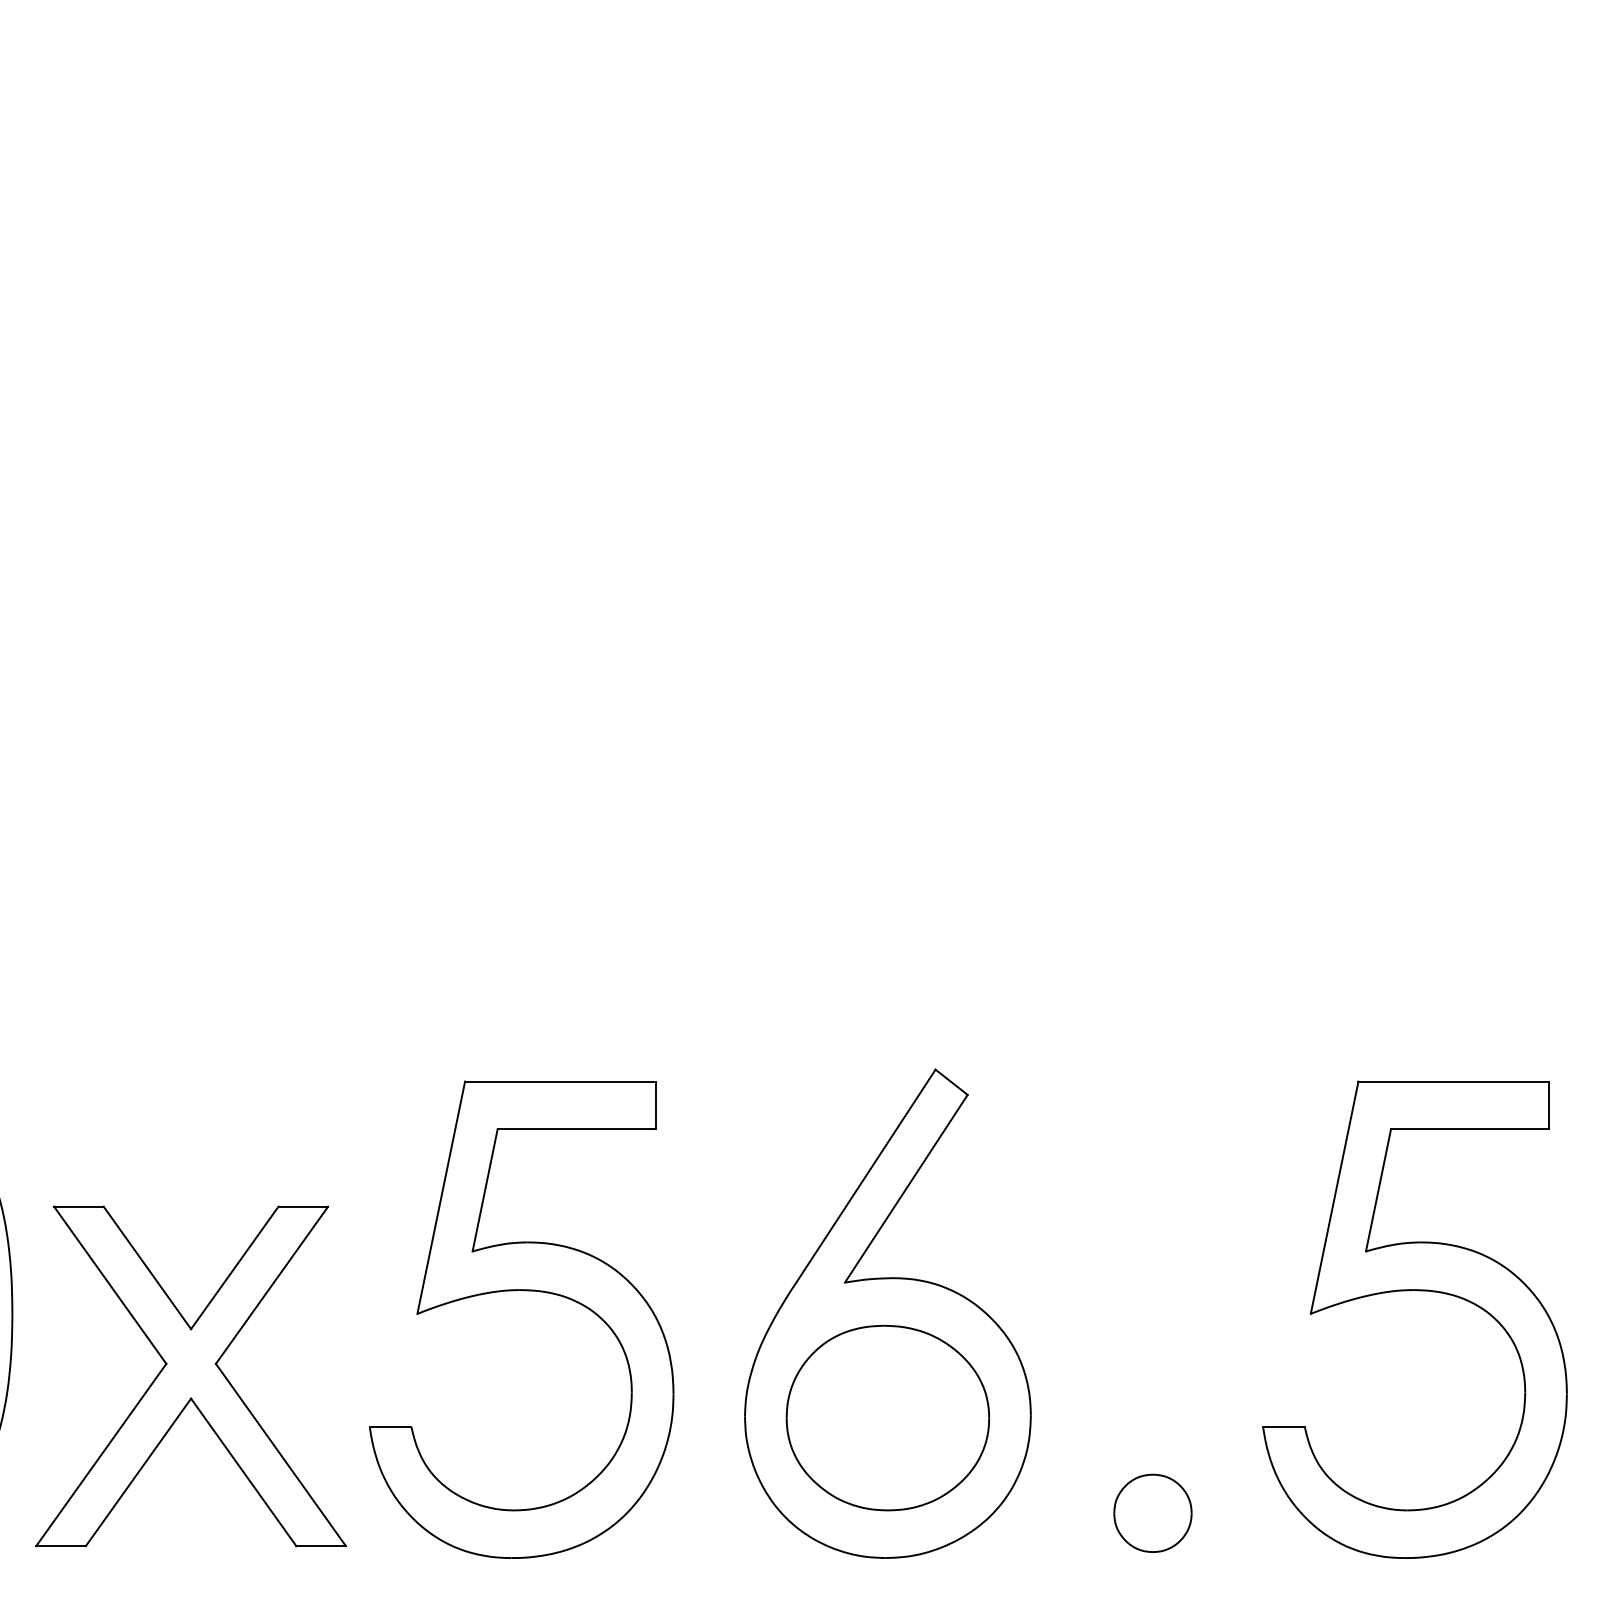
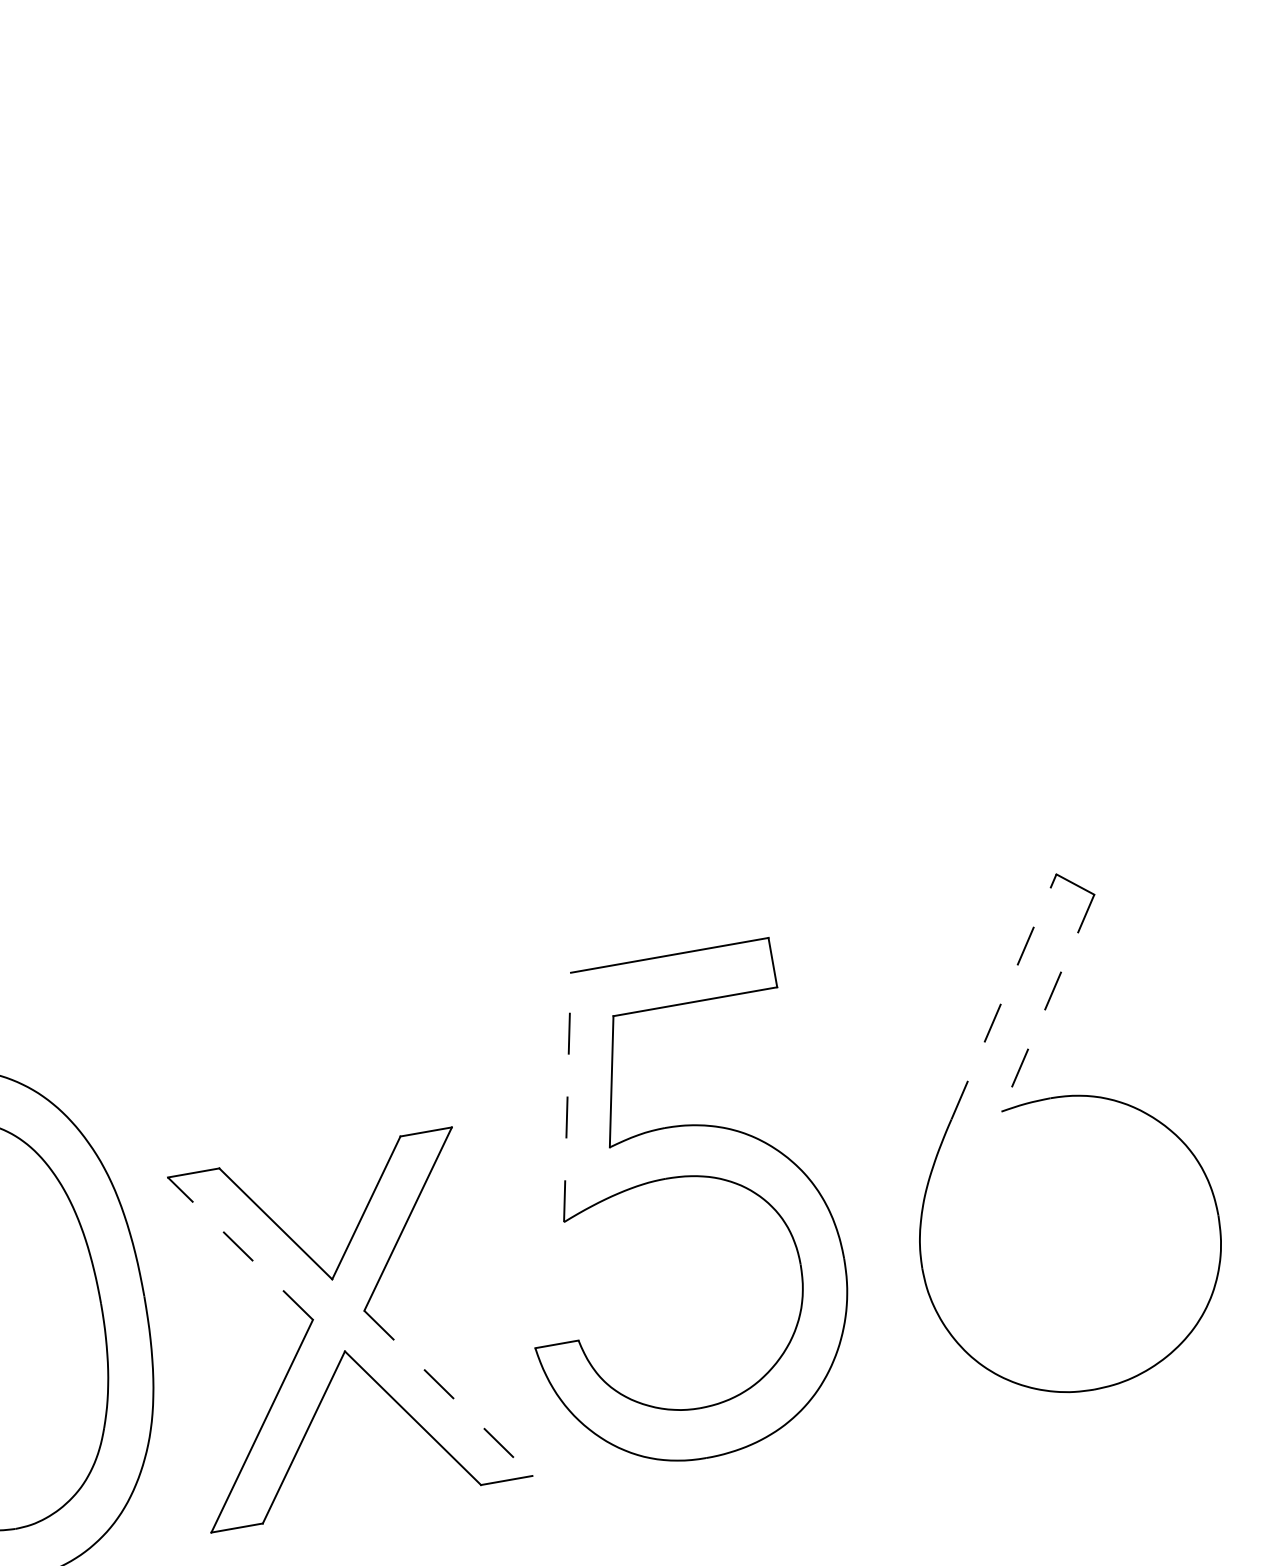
line: (866, 1175) -> (1004, 996), solid -> dashed
line: (906, 1189) -> (1048, 1003), solid -> dashed
line: (441, 1197) -> (567, 1097), solid -> dashed
line: (110, 1285) -> (240, 1248), solid -> dashed
part: (887, 1417) -> (1070, 1243), removed
line: (280, 1455) -> (448, 1393), solid -> dashed

